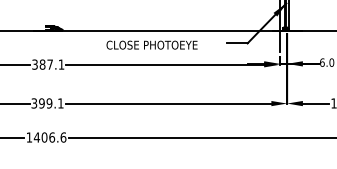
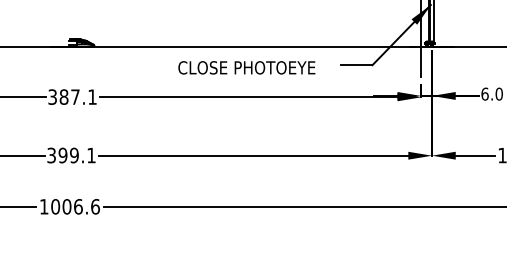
text: (151, 44) -> (245, 66), moved
text: (36, 137) -> (54, 206), 1406.6 -> 1006.6

